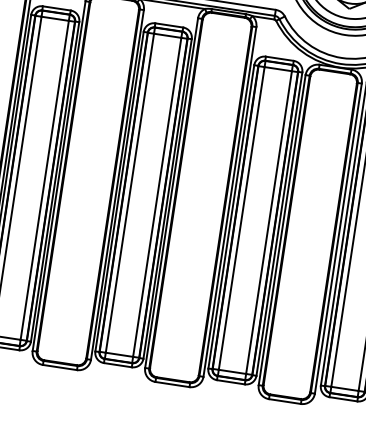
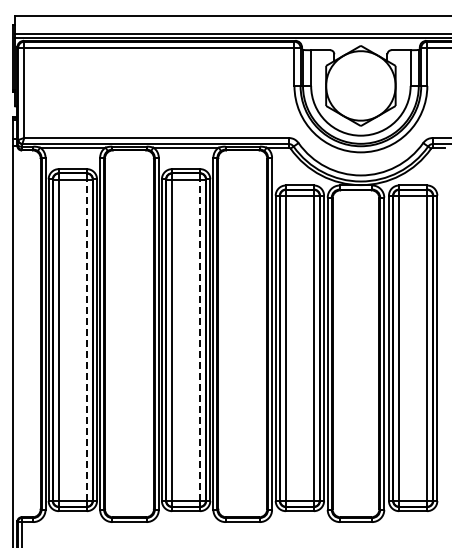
line: (44, 180) -> (86, 340), solid -> dashed
line: (156, 197) -> (199, 340), solid -> dashed

